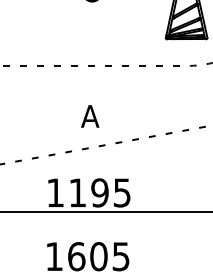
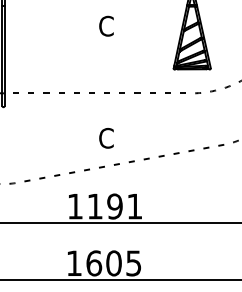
text: (90, 115) -> (106, 137), A -> C
text: (121, 192) -> (134, 206), 1195 -> 1191

